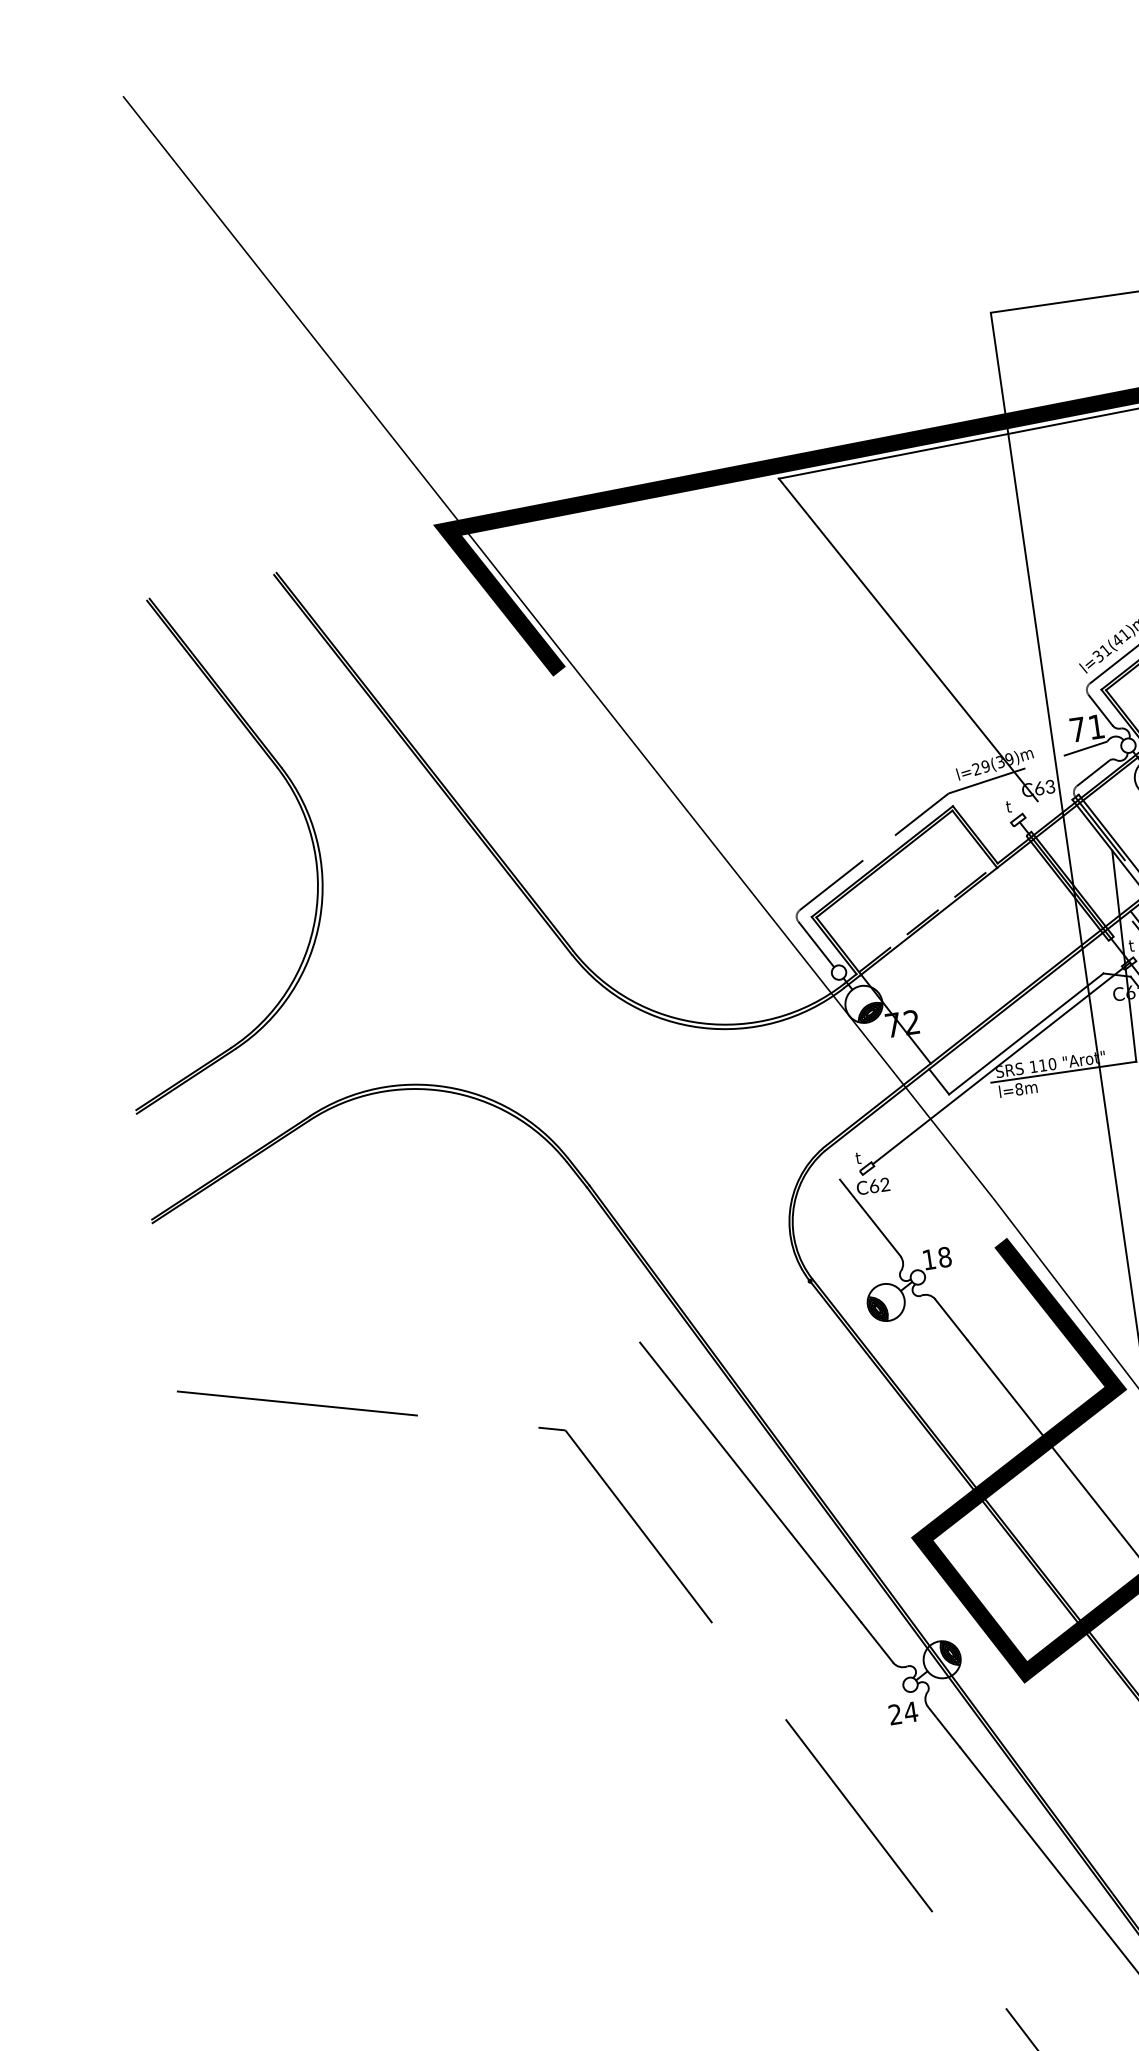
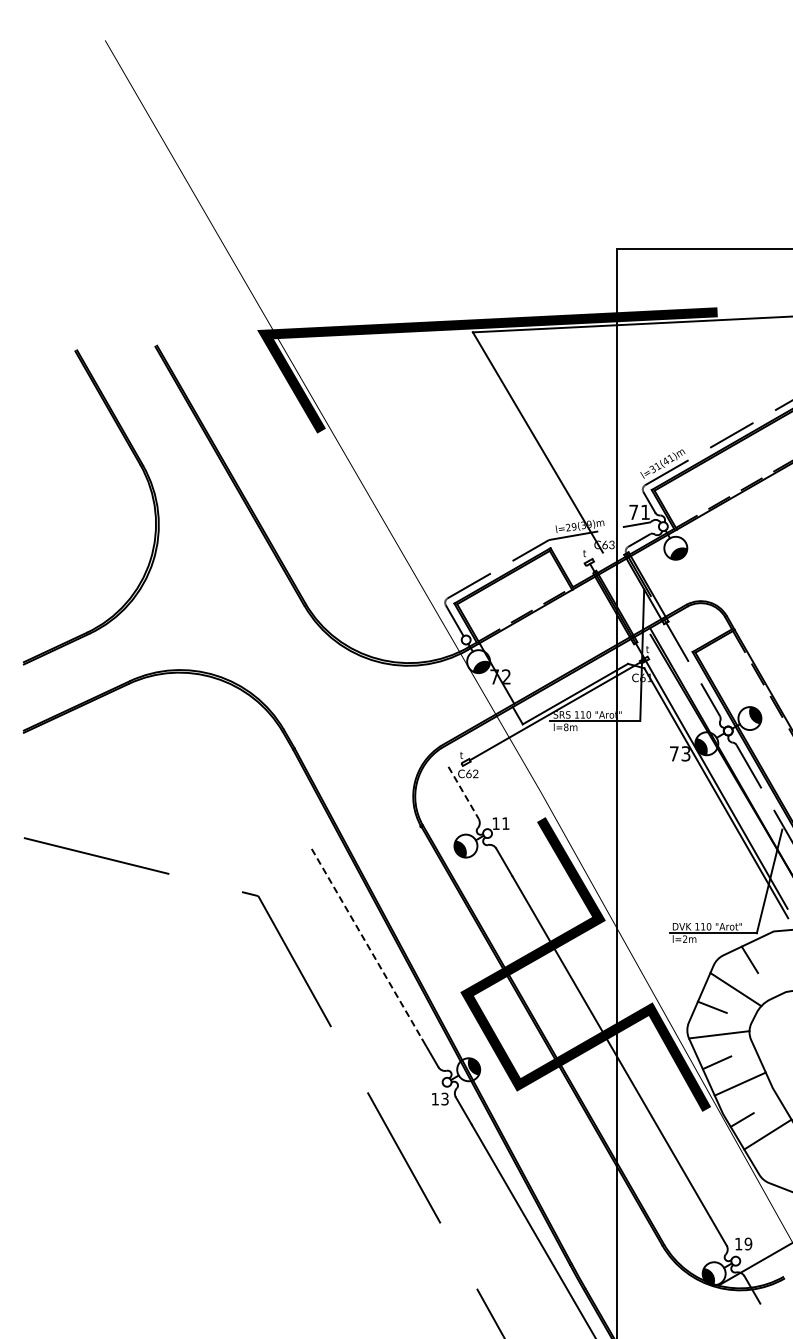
line: (870, 1218) -> (463, 793), solid -> dashed
text: (944, 1257) -> (505, 823), 18 -> 11
line: (751, 1482) -> (367, 944), solid -> dashed
text: (903, 1712) -> (440, 1098), 24 -> 13

